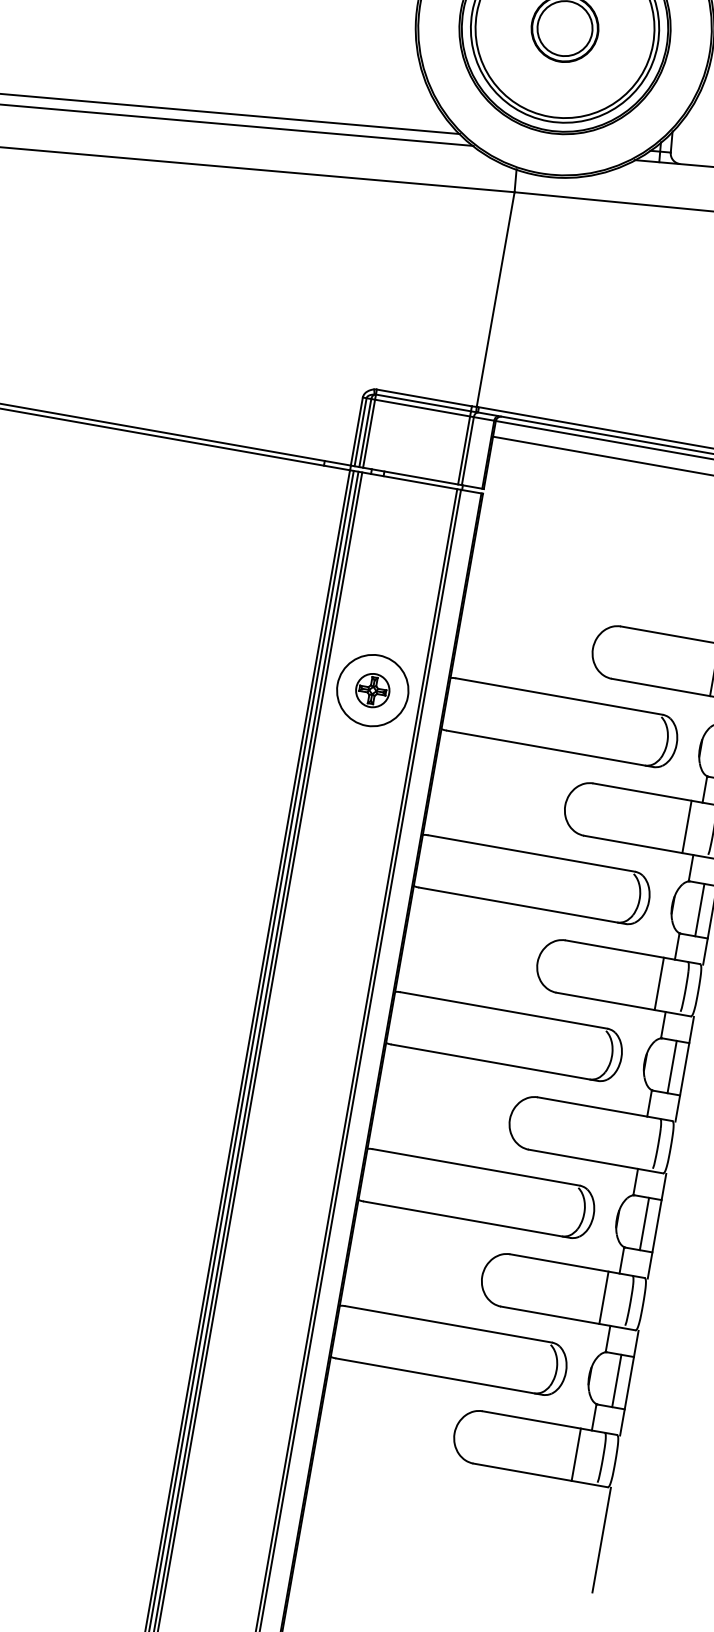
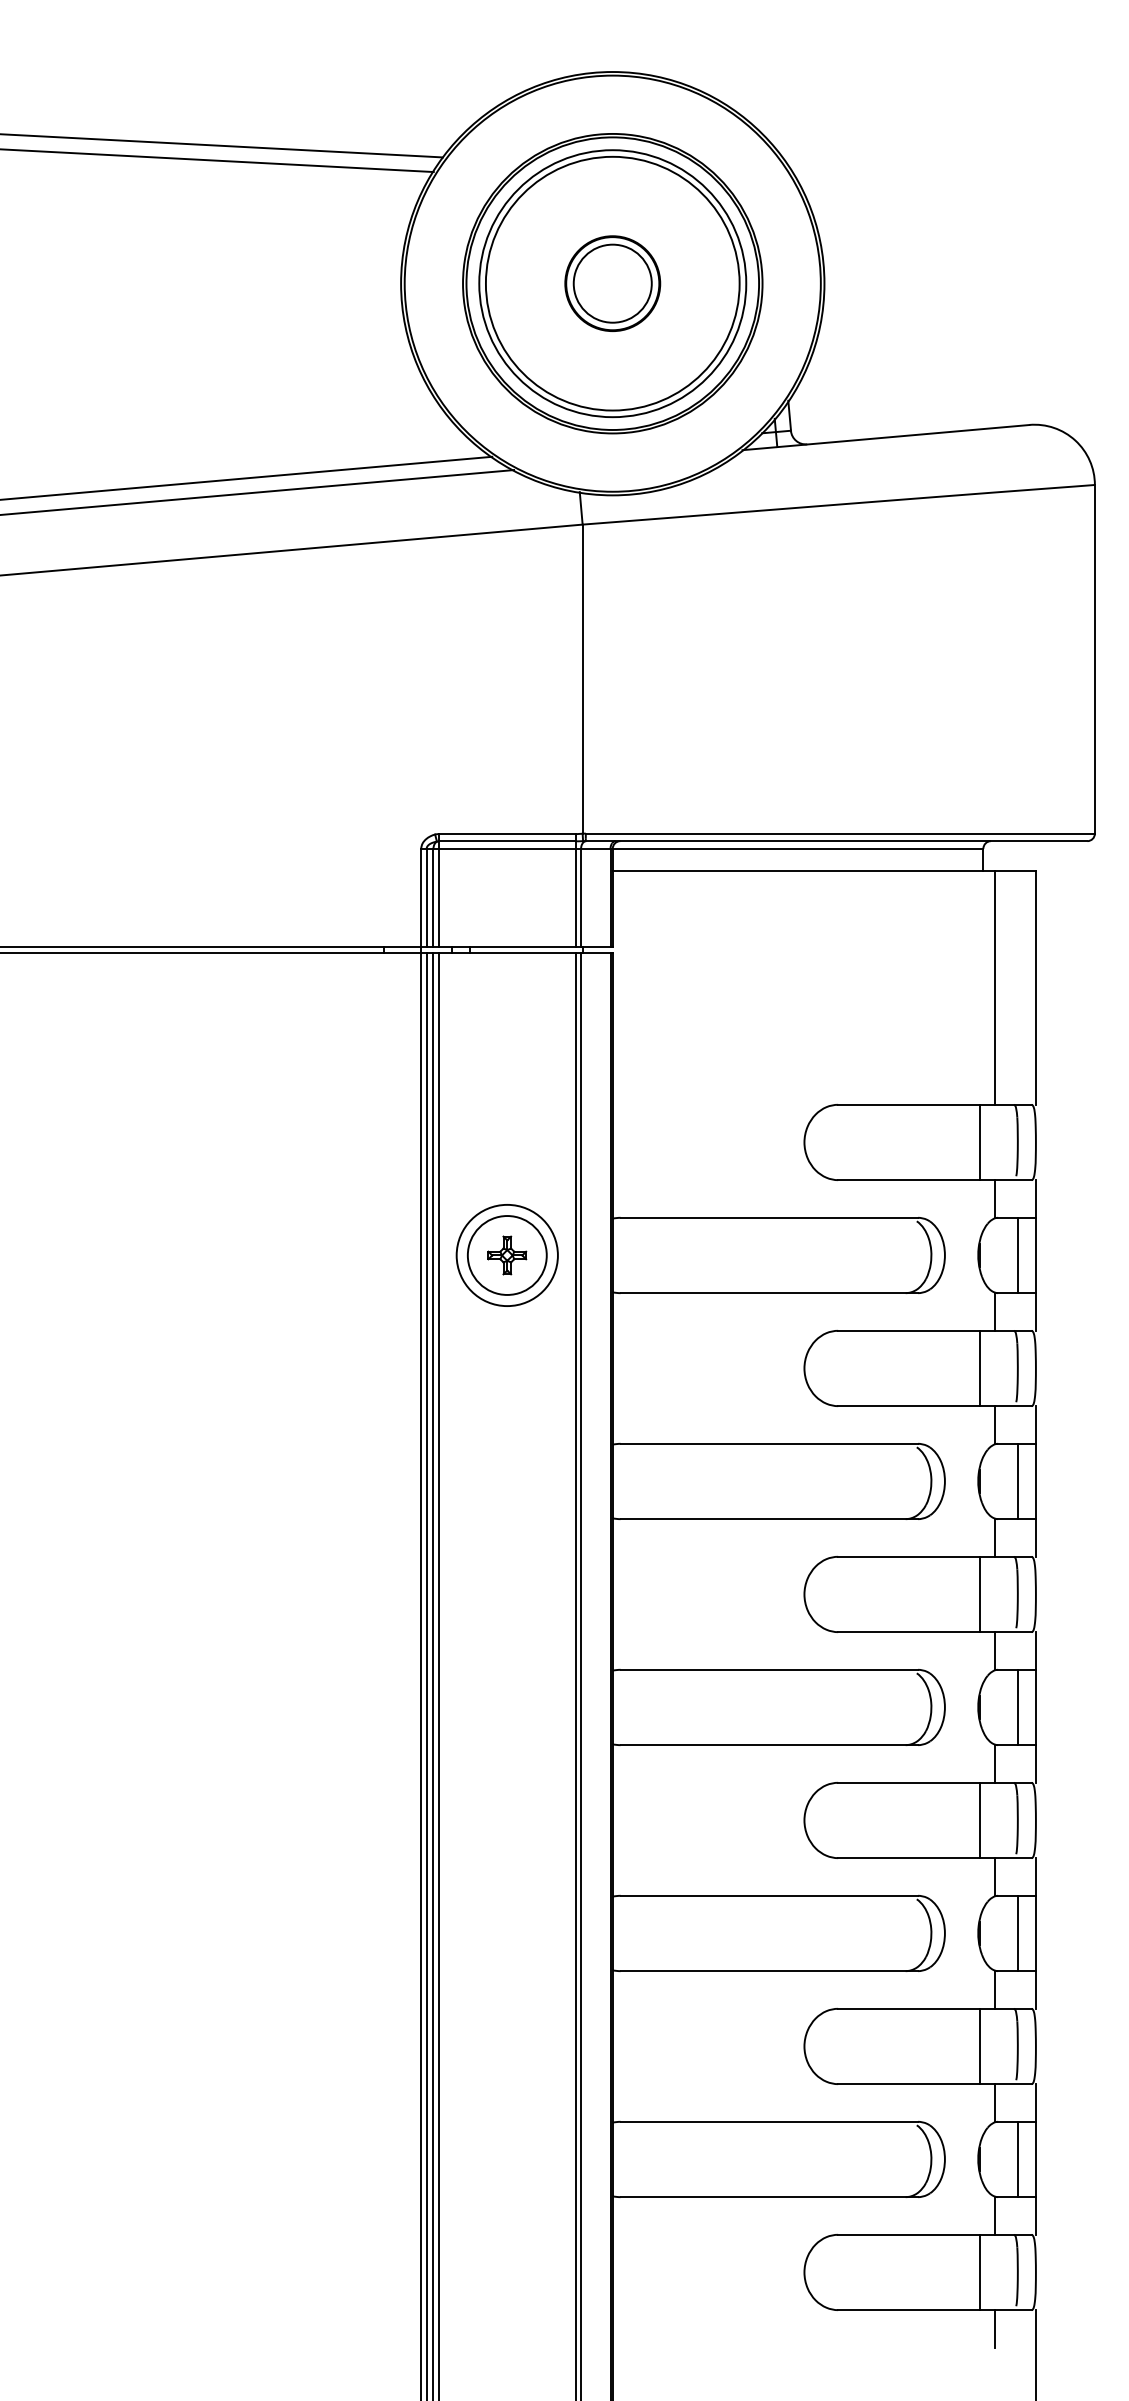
circle: (372, 690) -> (506, 1255), size x1.67
line: (631, 1140) -> (979, 1820), added
line: (580, 1496) -> (995, 2329), added

